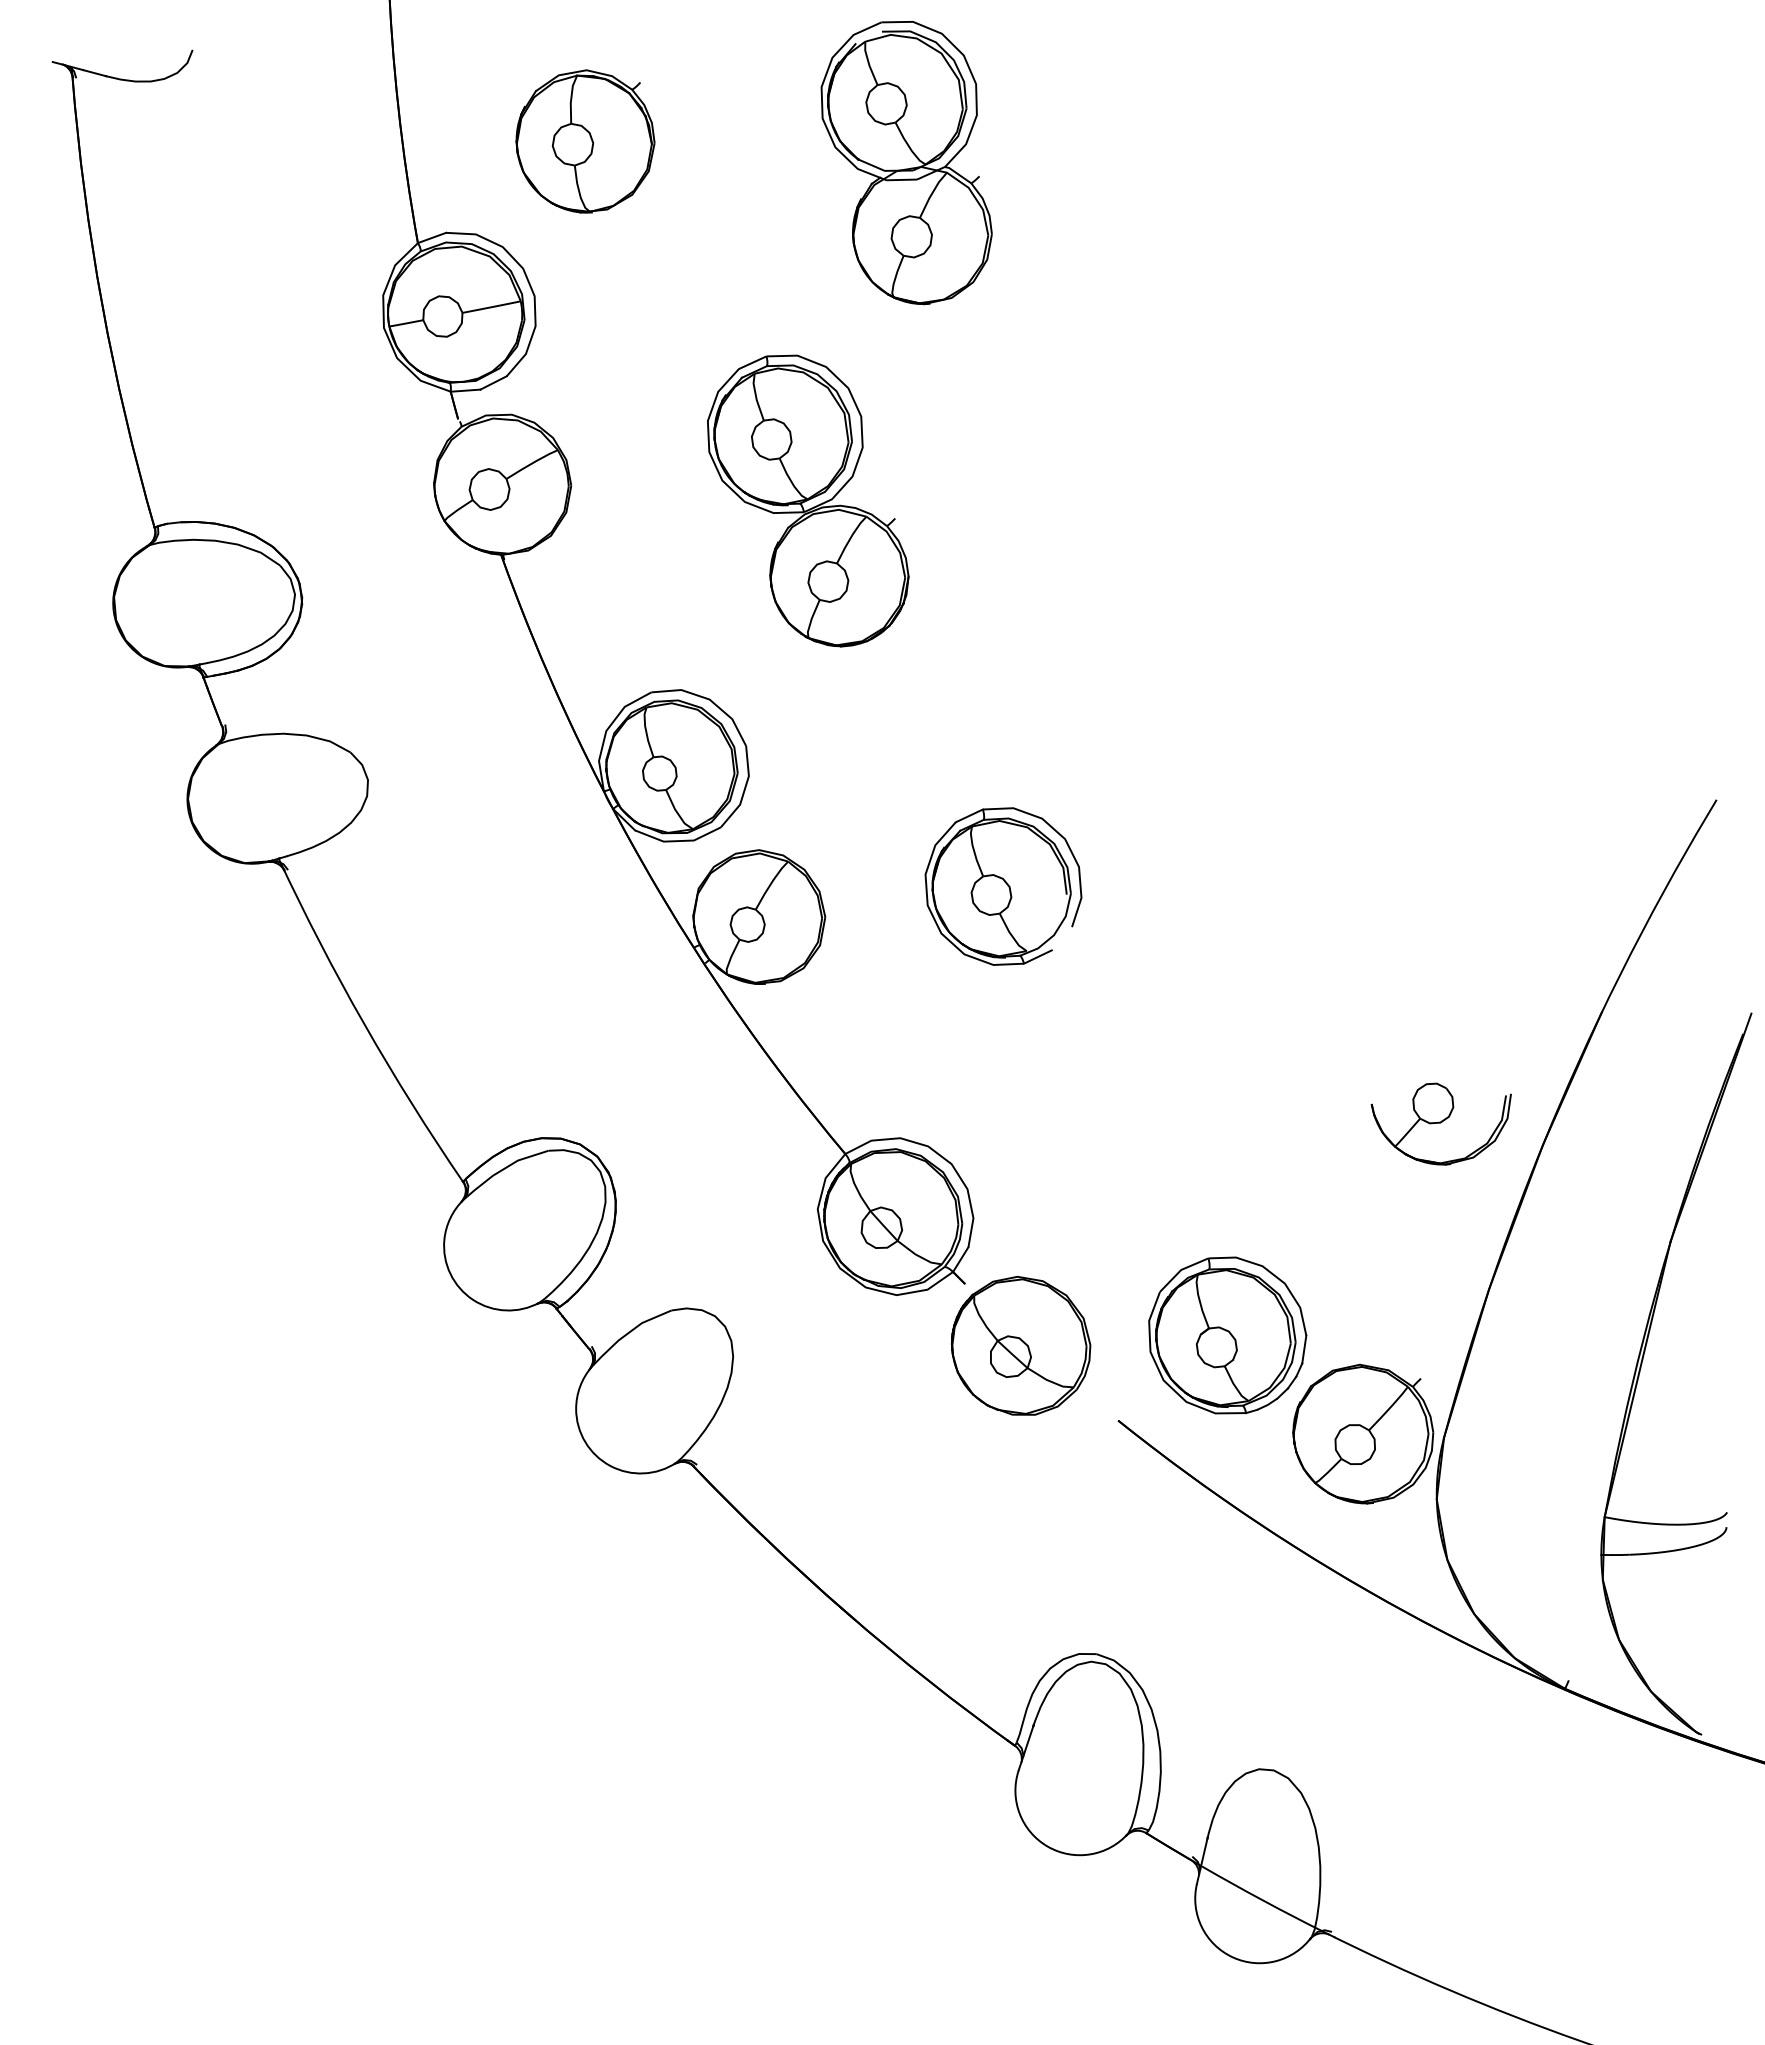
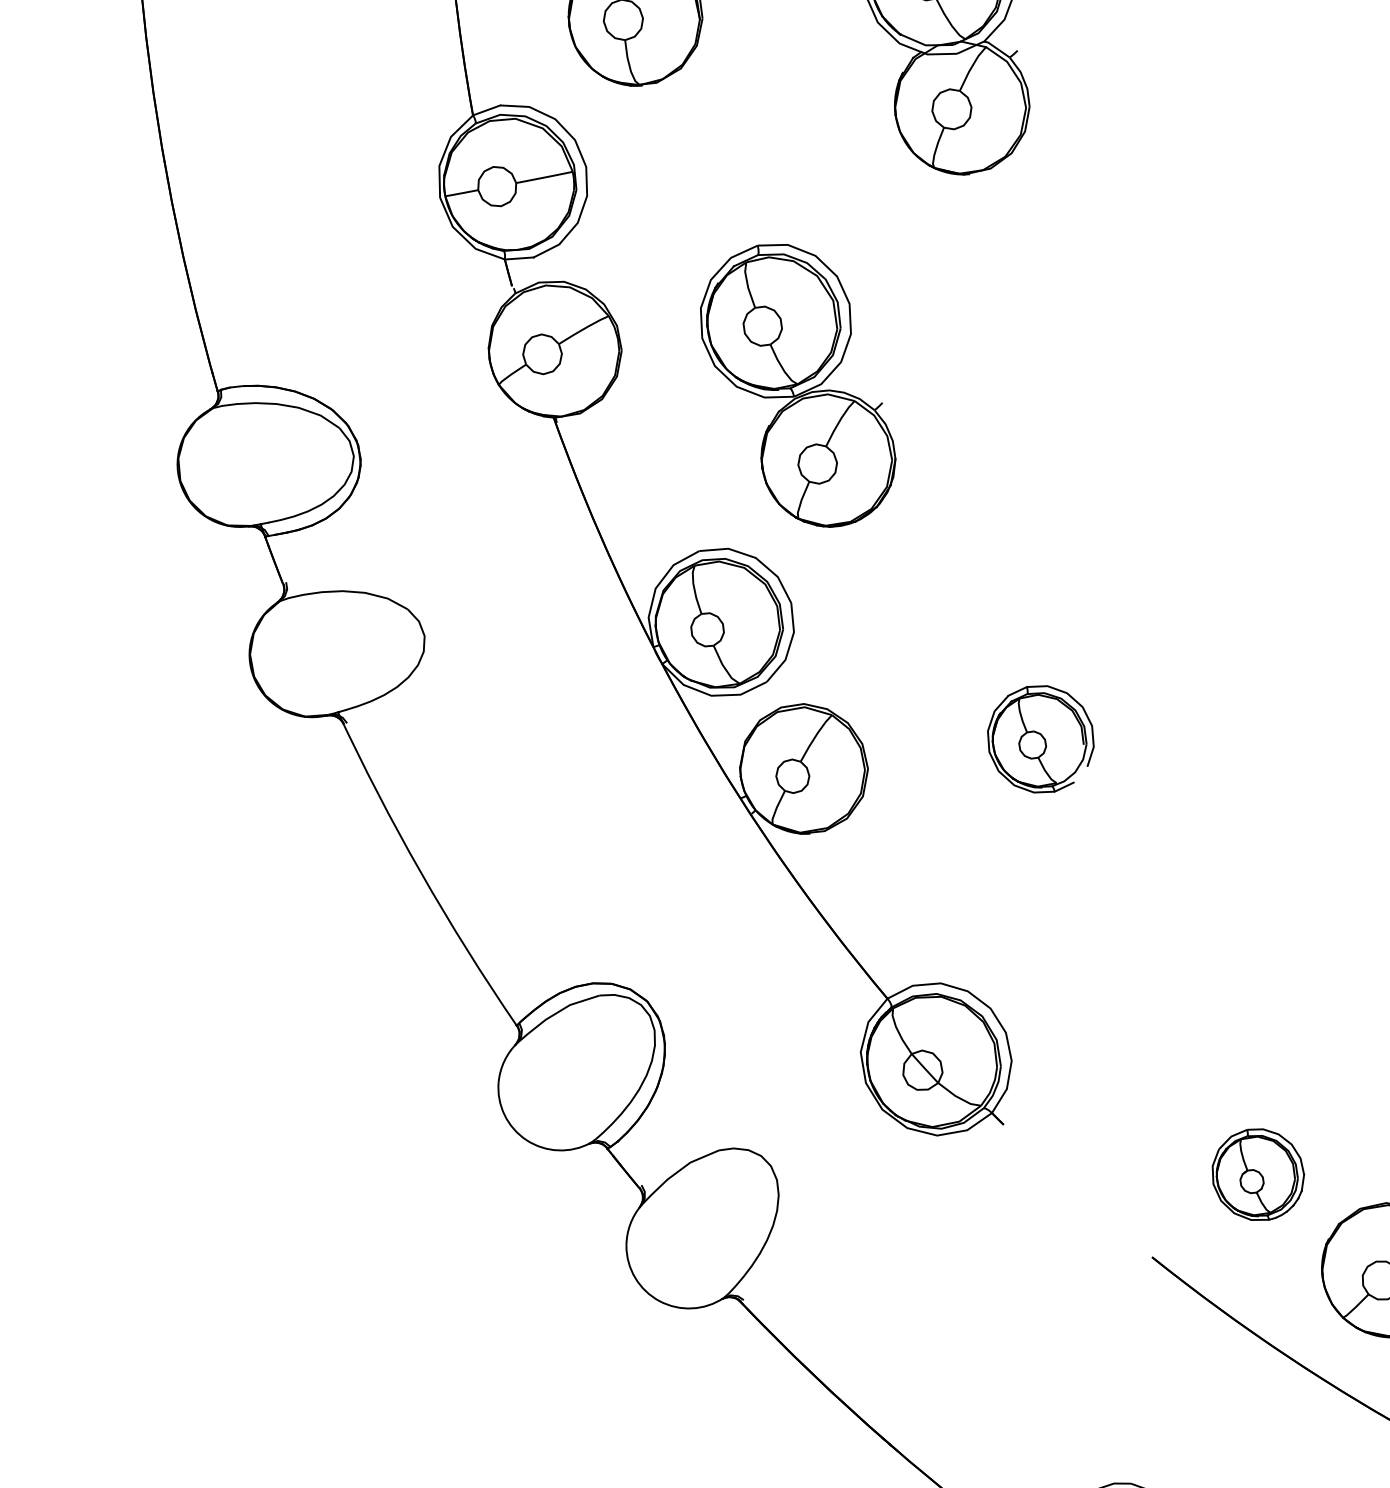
part: (808, 500) -> (798, 385), moved
part: (1003, 886) -> (1040, 739), size x0.7
part: (1227, 1335) -> (1258, 1174), size x0.6
part: (1020, 1345) -> (1057, 1184), removed

